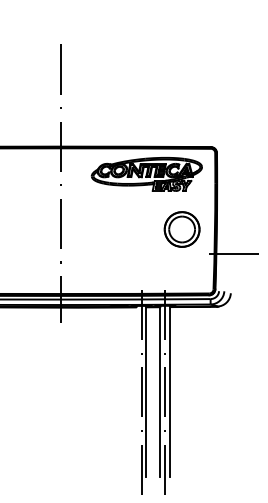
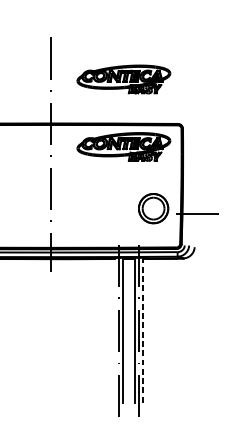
part: (146, 94) -> (123, 79), added
part: (181, 229) -> (153, 208), moved
line: (169, 391) -> (142, 330), solid -> dashed

